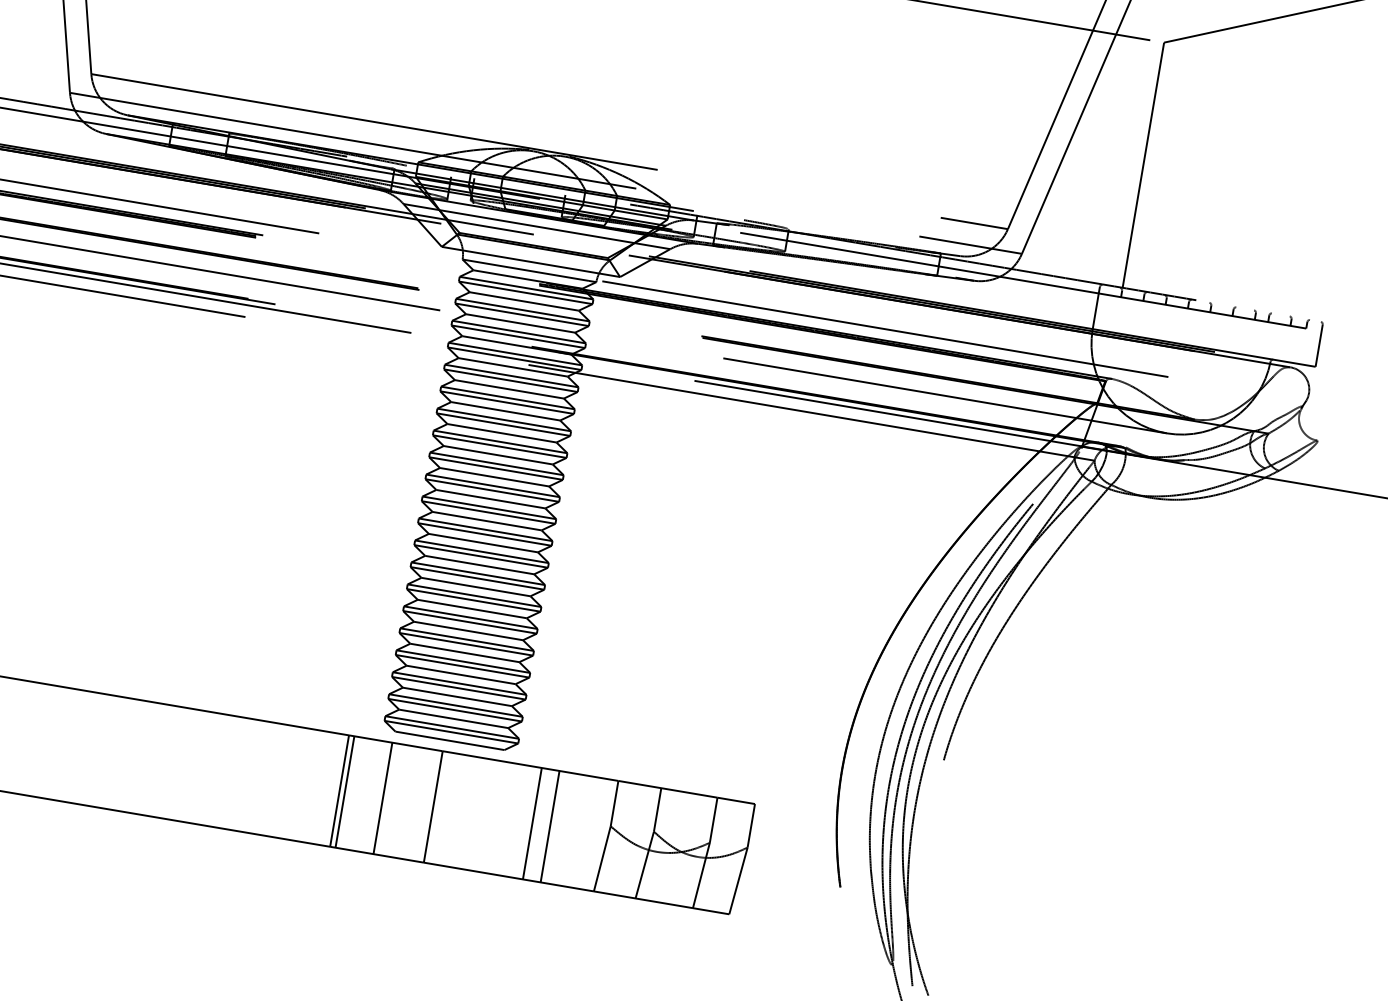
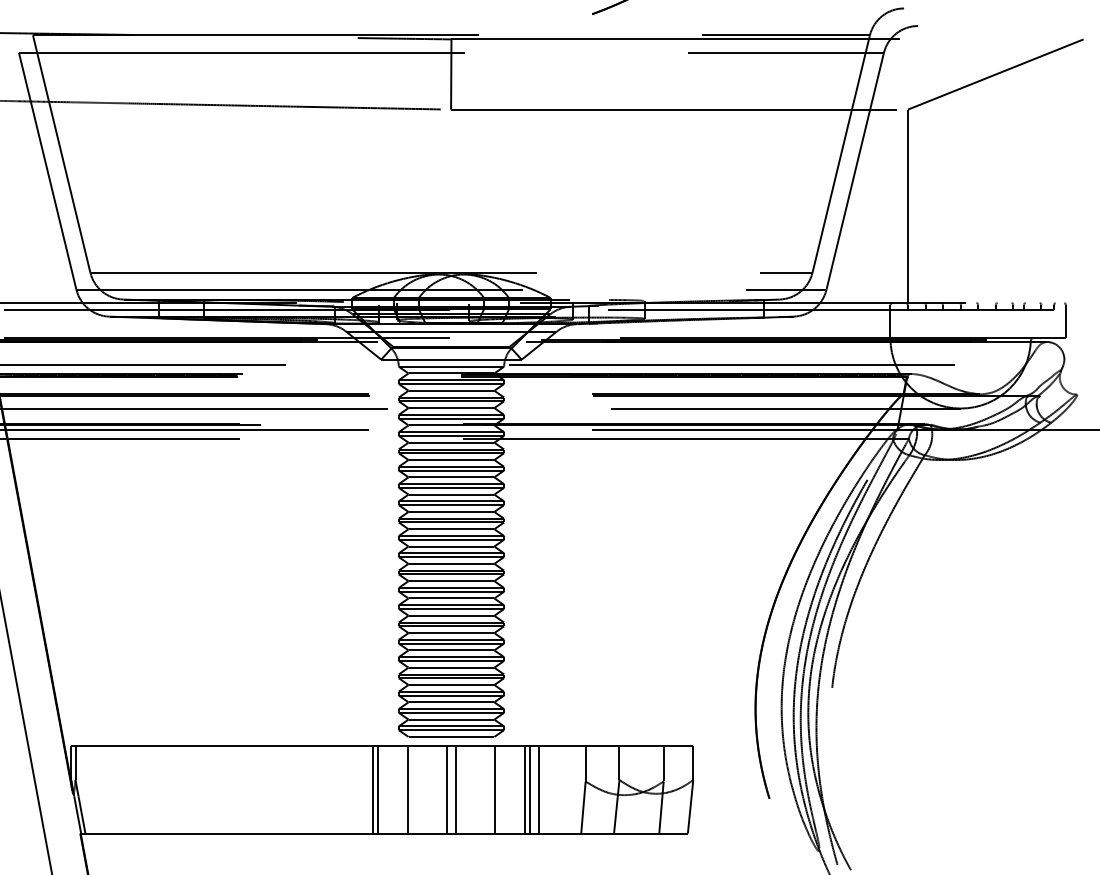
line: (443, 808) -> (455, 789), added
line: (494, 817) -> (495, 789), added
line: (537, 824) -> (529, 789), added

